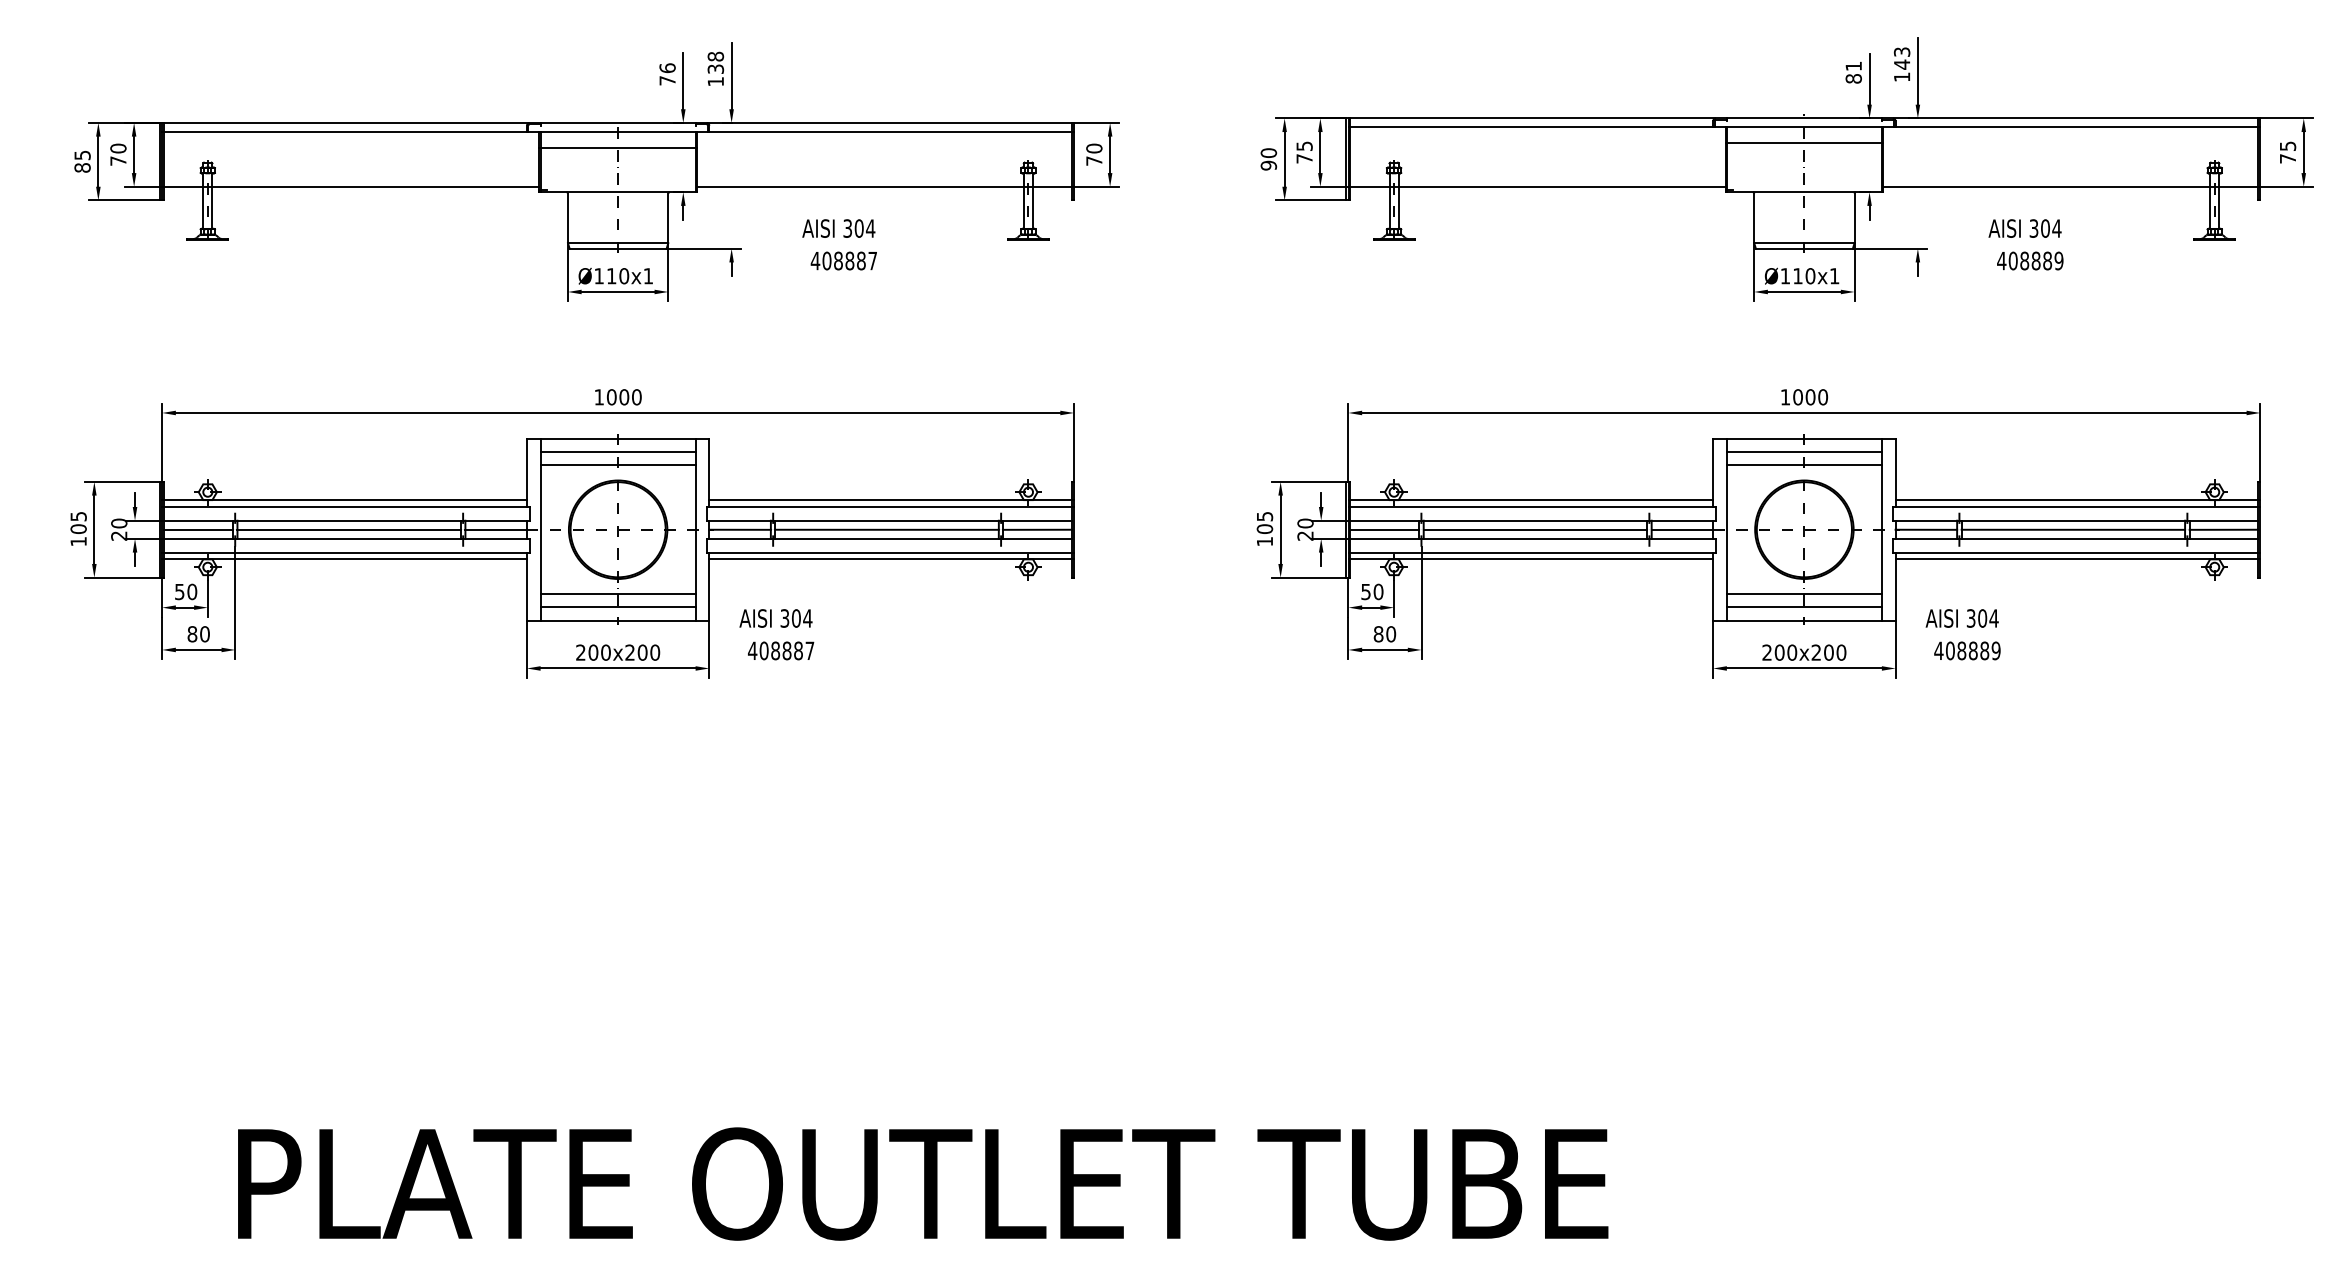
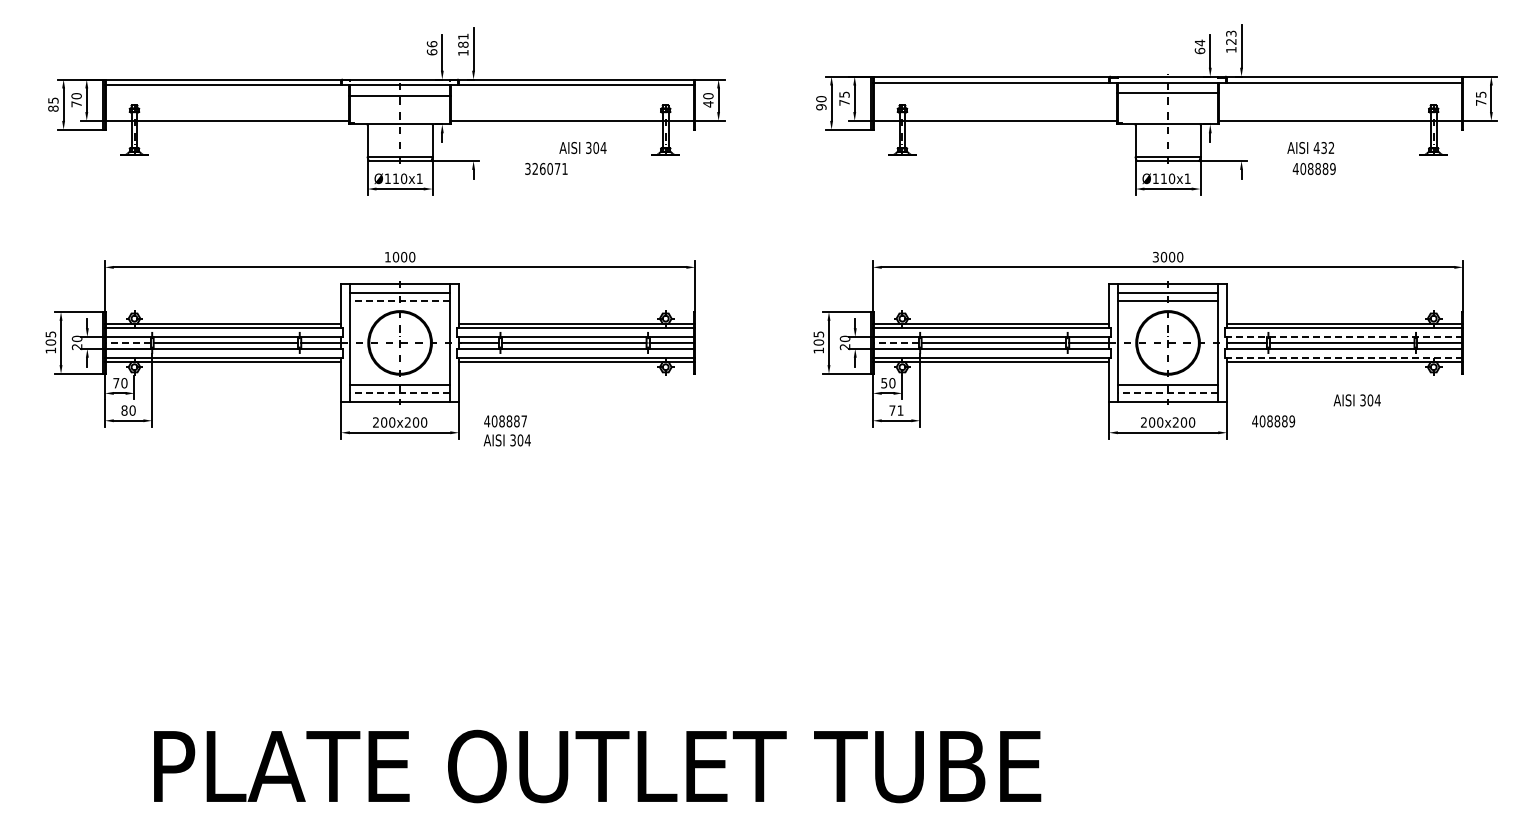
text: (716, 62) -> (463, 40), 138 -> 181
text: (1902, 64) -> (1231, 41), 143 -> 123
text: (1852, 71) -> (1199, 46), 81 -> 64
text: (666, 81) -> (431, 52), 76 -> 66
text: (1094, 161) -> (708, 104), 70 -> 40
text: (838, 227) -> (582, 147), moved
text: (2044, 229) -> (1323, 148), 304 -> 432
text: (842, 260) -> (545, 168), 408887 -> 326071
text: (1784, 396) -> (1155, 256), 1000 -> 3000
line: (617, 465) -> (399, 301), solid -> dashed
line: (2076, 521) -> (1344, 337), solid -> dashed
line: (197, 529) -> (127, 342), solid -> dashed
line: (1383, 529) -> (895, 342), solid -> dashed
line: (2076, 552) -> (1344, 357), solid -> dashed
text: (180, 592) -> (116, 383), 50 -> 70
line: (617, 607) -> (399, 393), solid -> dashed
line: (1803, 607) -> (1167, 393), solid -> dashed
text: (774, 618) -> (506, 440), moved
text: (1961, 618) -> (1356, 400), moved
text: (1384, 634) -> (896, 410), 80 -> 71

